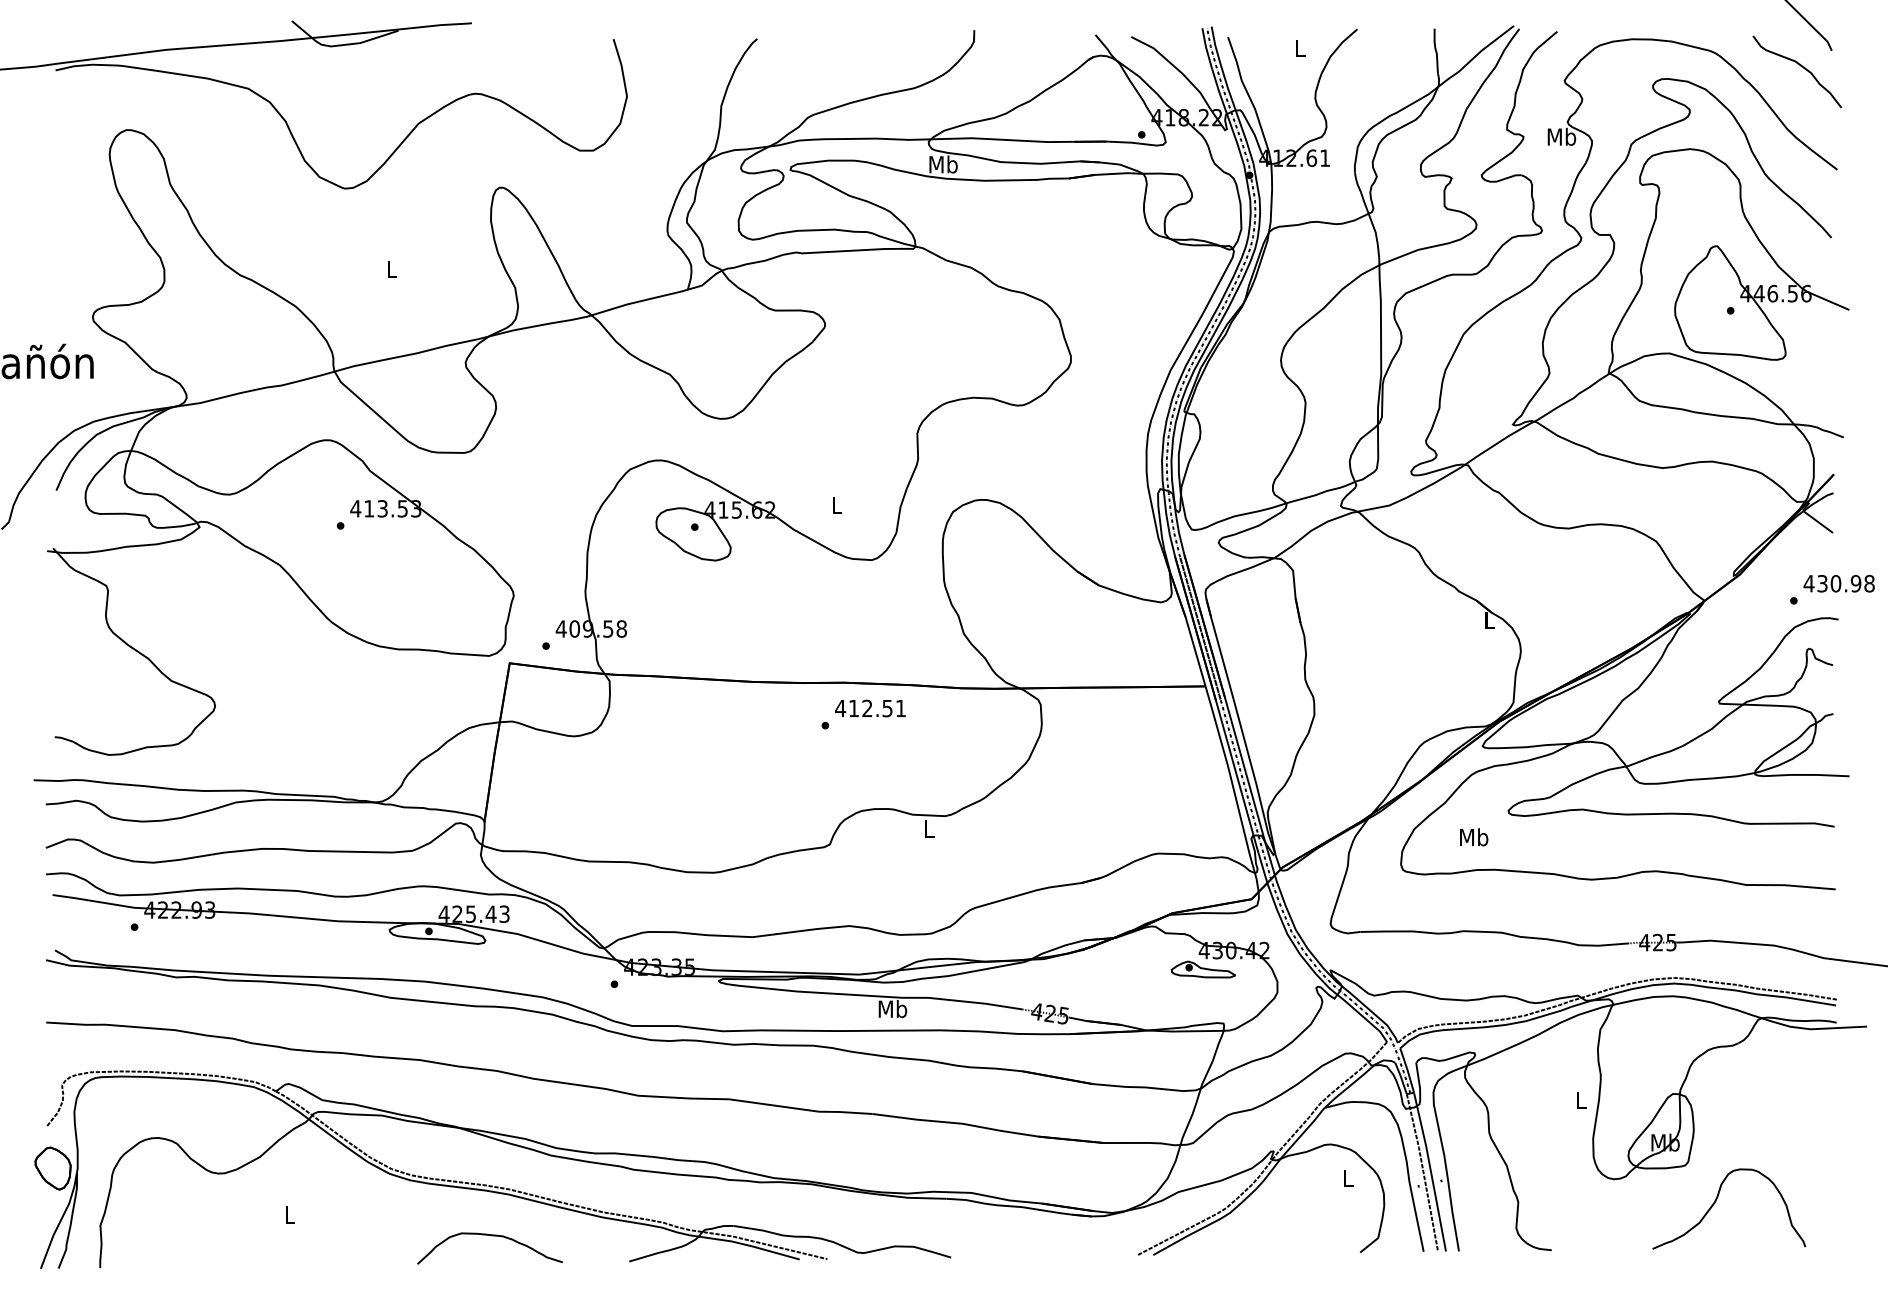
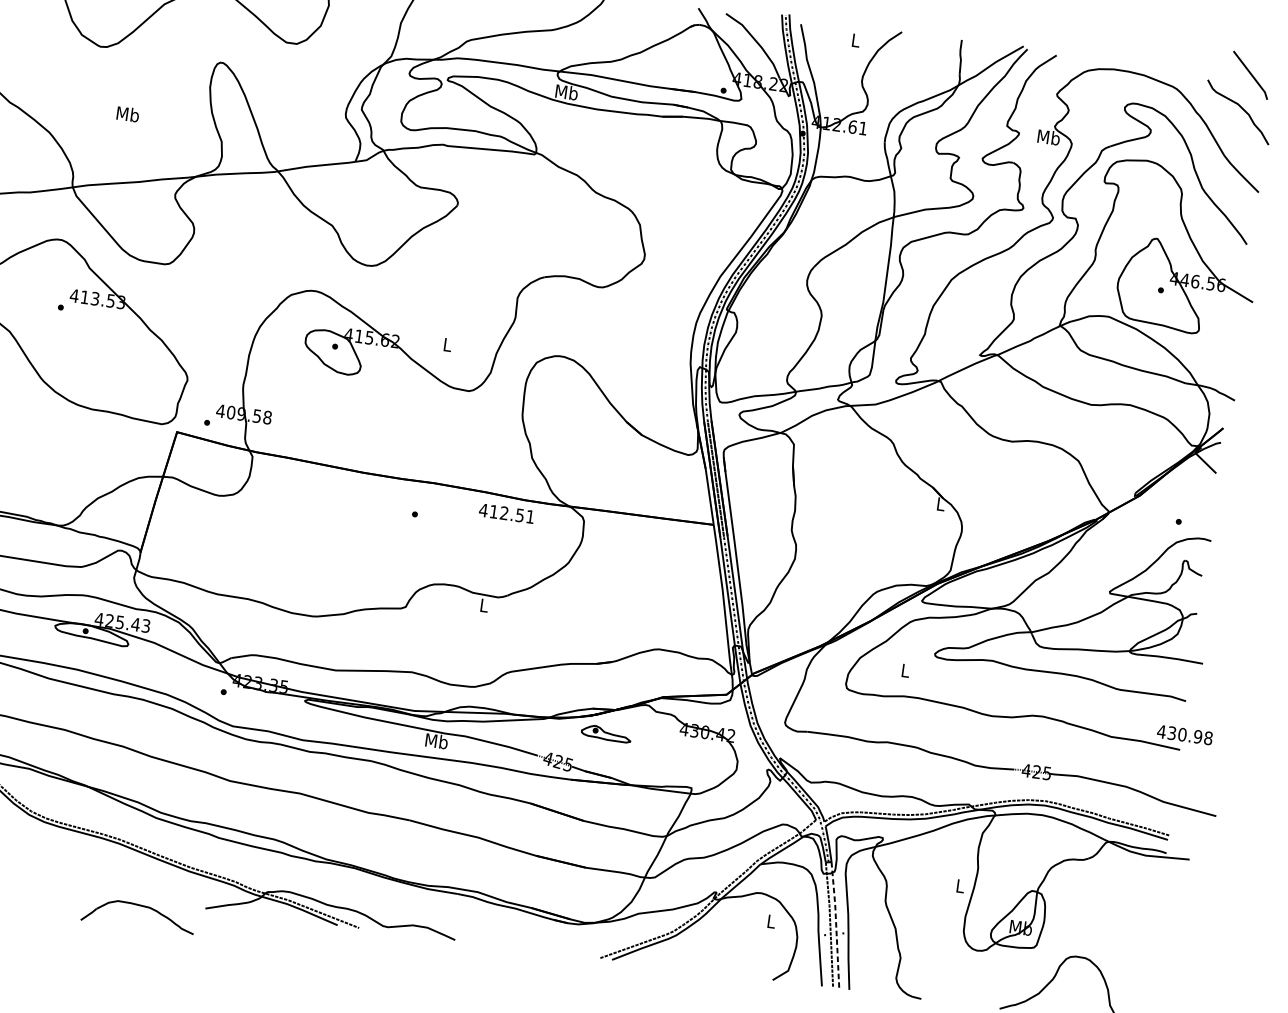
text: (391, 269) -> (127, 114), L -> Mb
text: (1838, 583) -> (1184, 734), moved
text: (870, 708) -> (506, 513), moved
text: (1474, 837) -> (905, 670), Mb -> L
part: (1202, 969) -> (605, 733), moved
line: (1430, 1171) -> (835, 924), solid -> dashed
part: (491, 1236) -> (141, 906), moved

